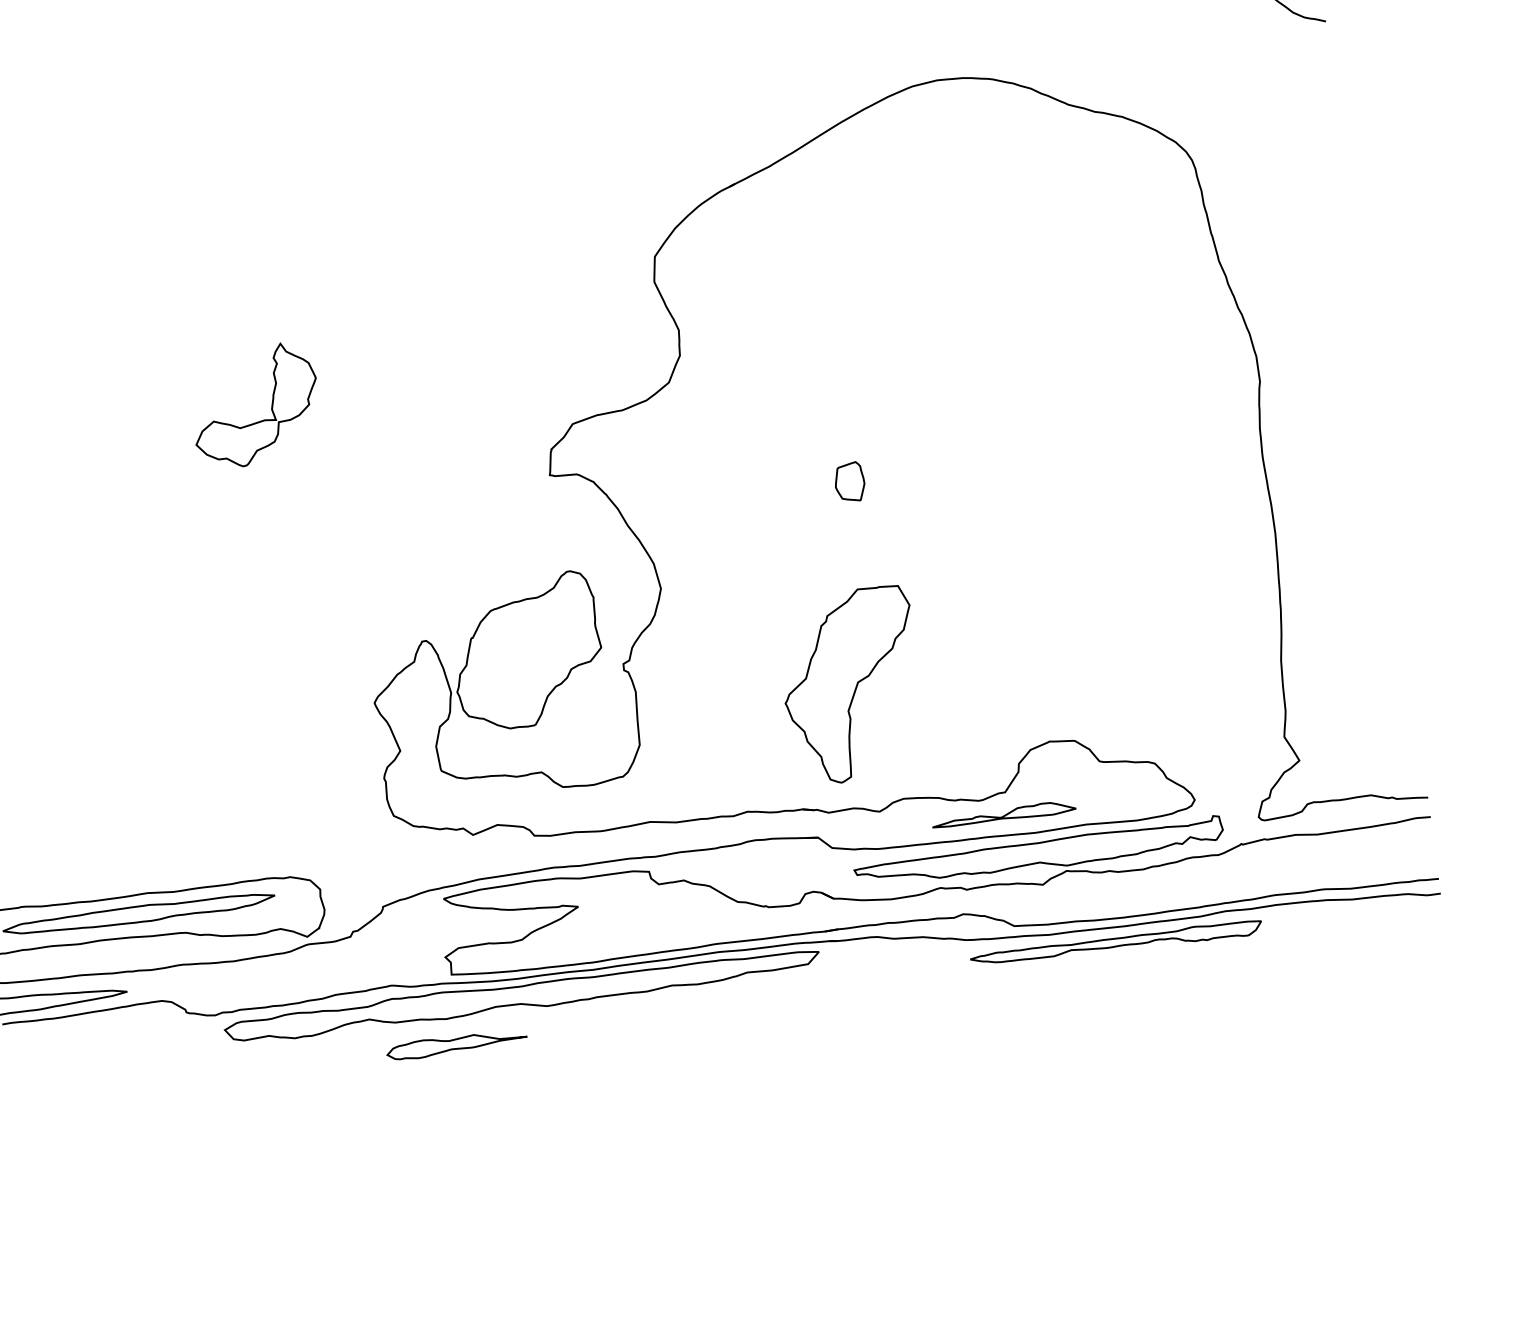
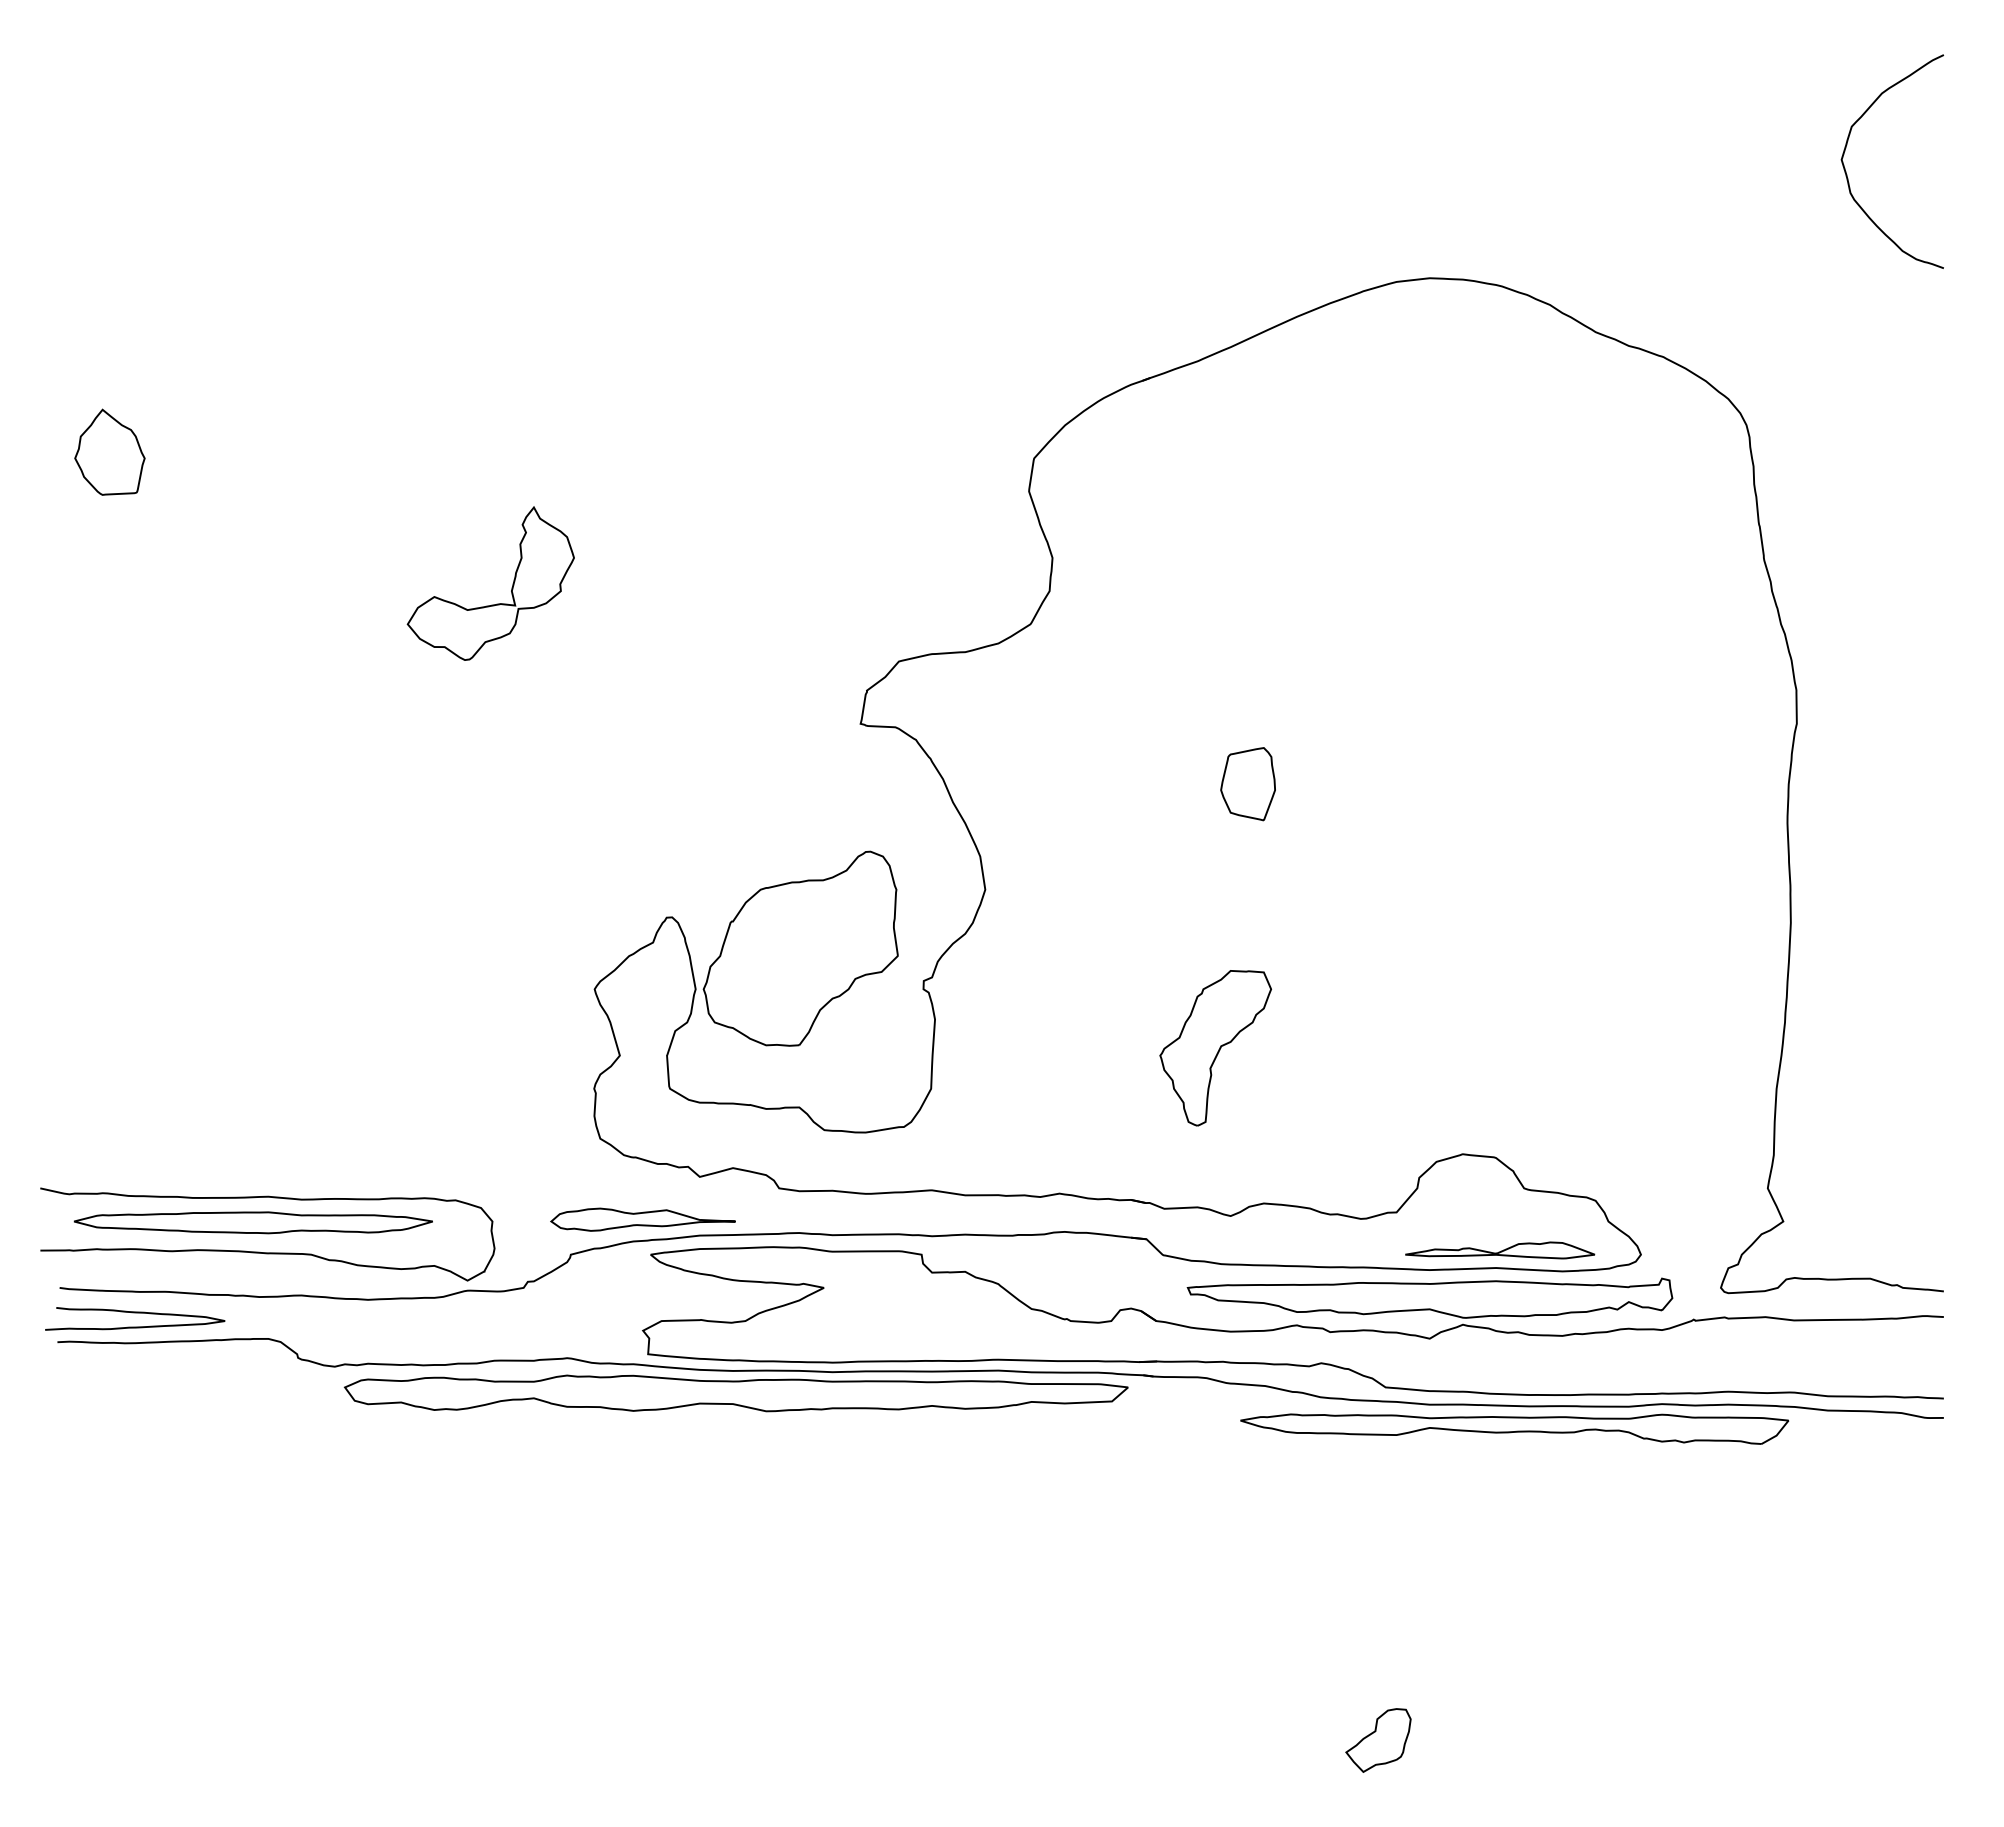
part: (849, 482) -> (1247, 784), size x1.43
part: (851, 686) -> (1215, 1048), size x0.62
part: (1004, 814) -> (1500, 1250), moved
part: (1116, 944) -> (1514, 1428), size x1.43
part: (456, 1044) -> (642, 1219), moved
part: (1044, 1194) -> (1378, 1740), added

